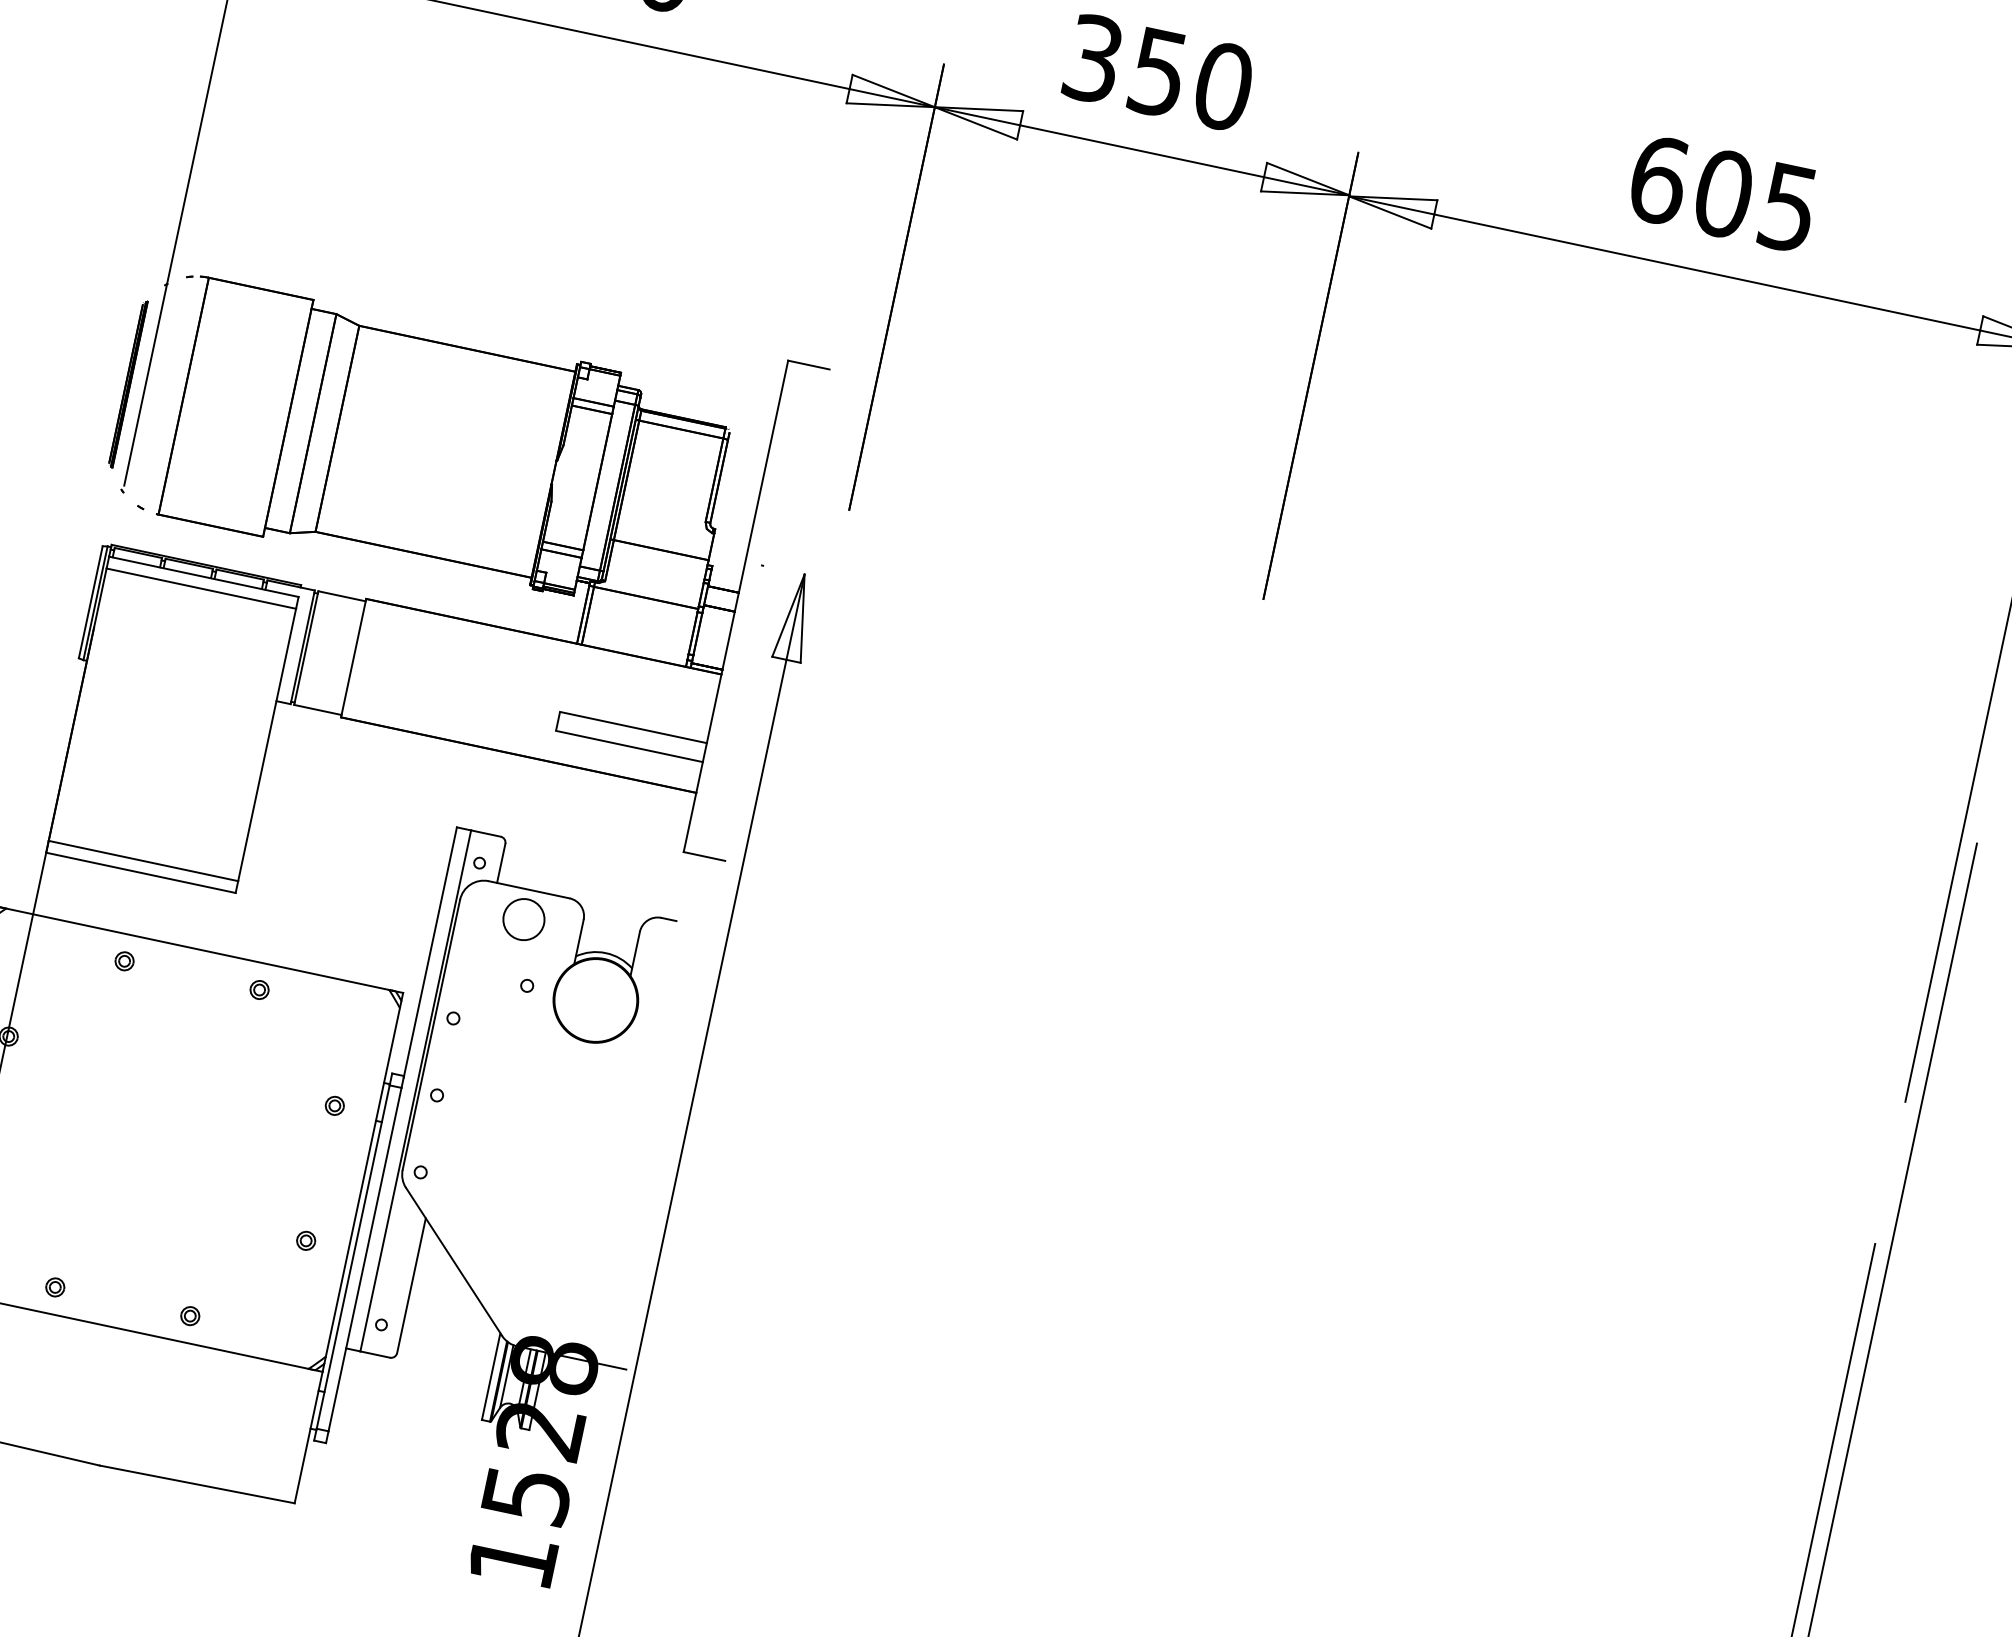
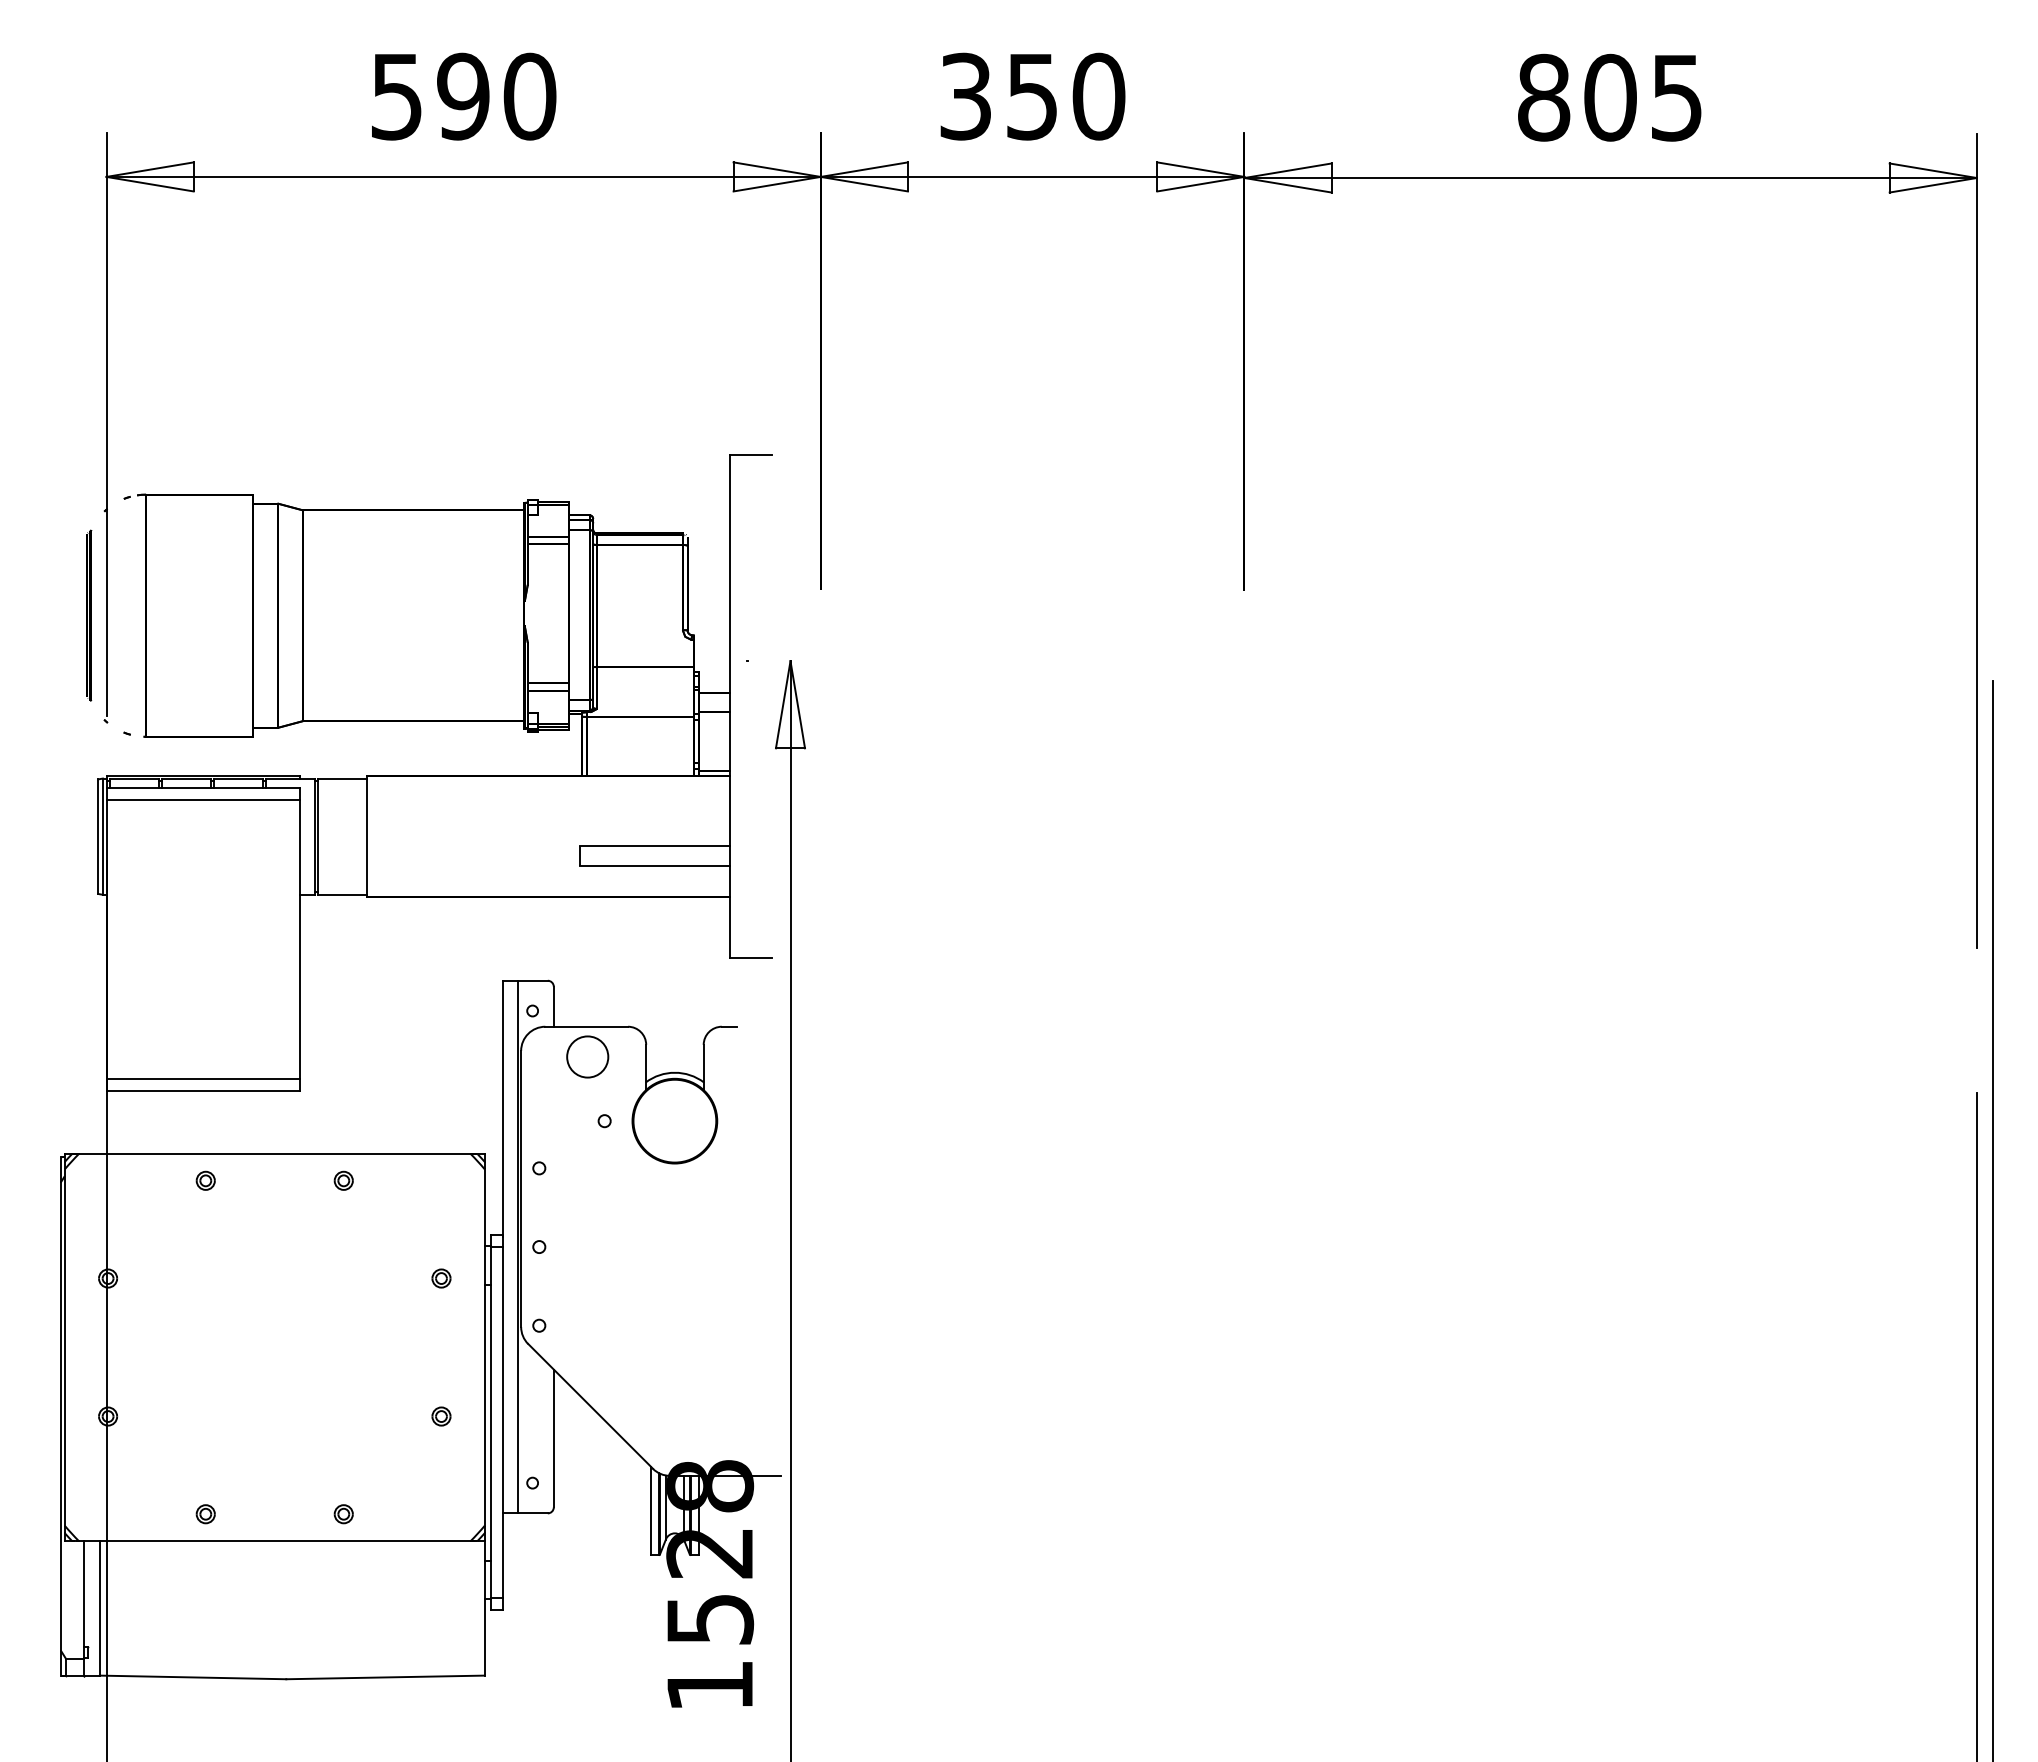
text: (1659, 179) -> (1544, 97), 605 -> 805

